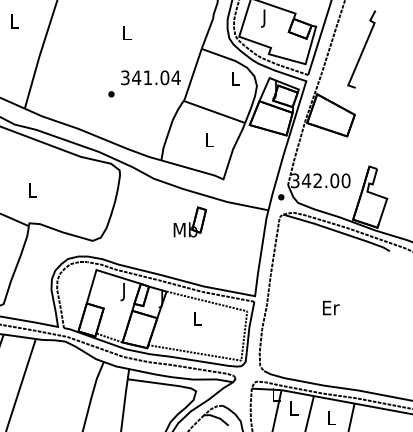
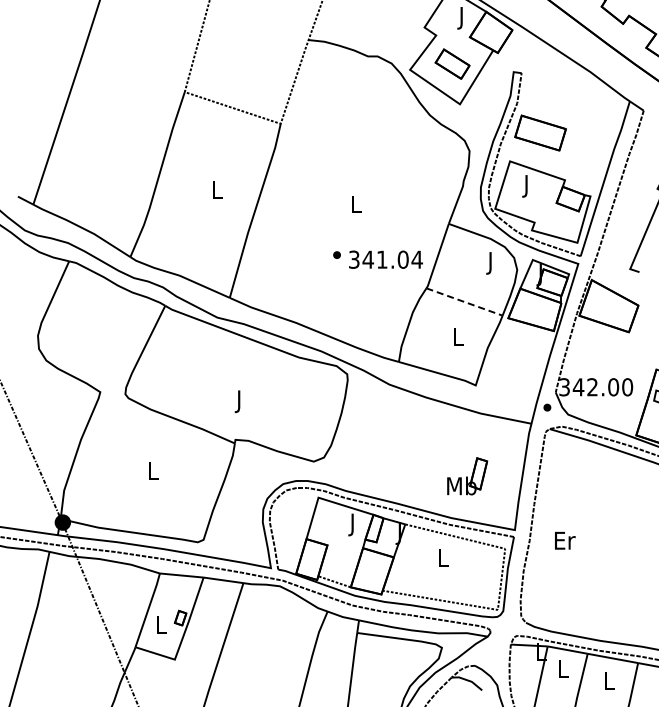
text: (236, 80) -> (491, 263), L -> J
part: (111, 93) -> (336, 254), moved
line: (215, 112) -> (465, 302), solid -> dashed
text: (32, 192) -> (239, 401), L -> J
part: (190, 222) -> (467, 476), moved
text: (331, 307) -> (565, 540), moved

